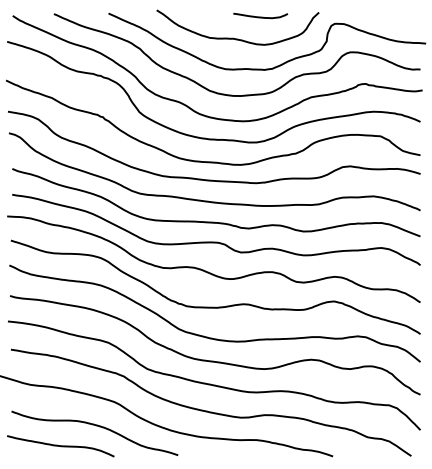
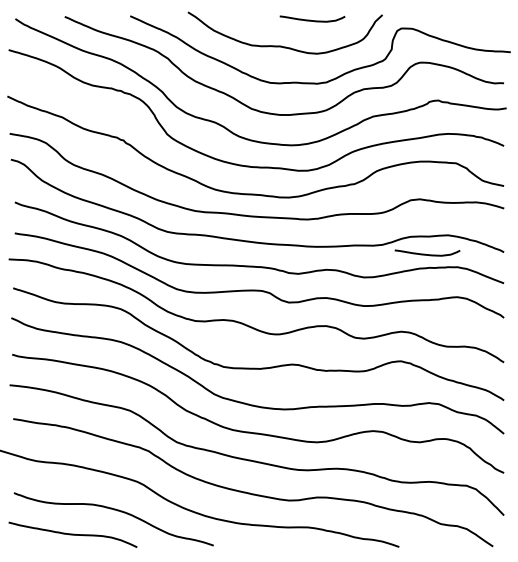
curve: (356, 212) -> (427, 254), added

